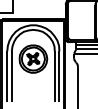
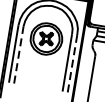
line: (11, 76) -> (18, 54), solid -> dashed
line: (59, 76) -> (72, 63), solid -> dashed

